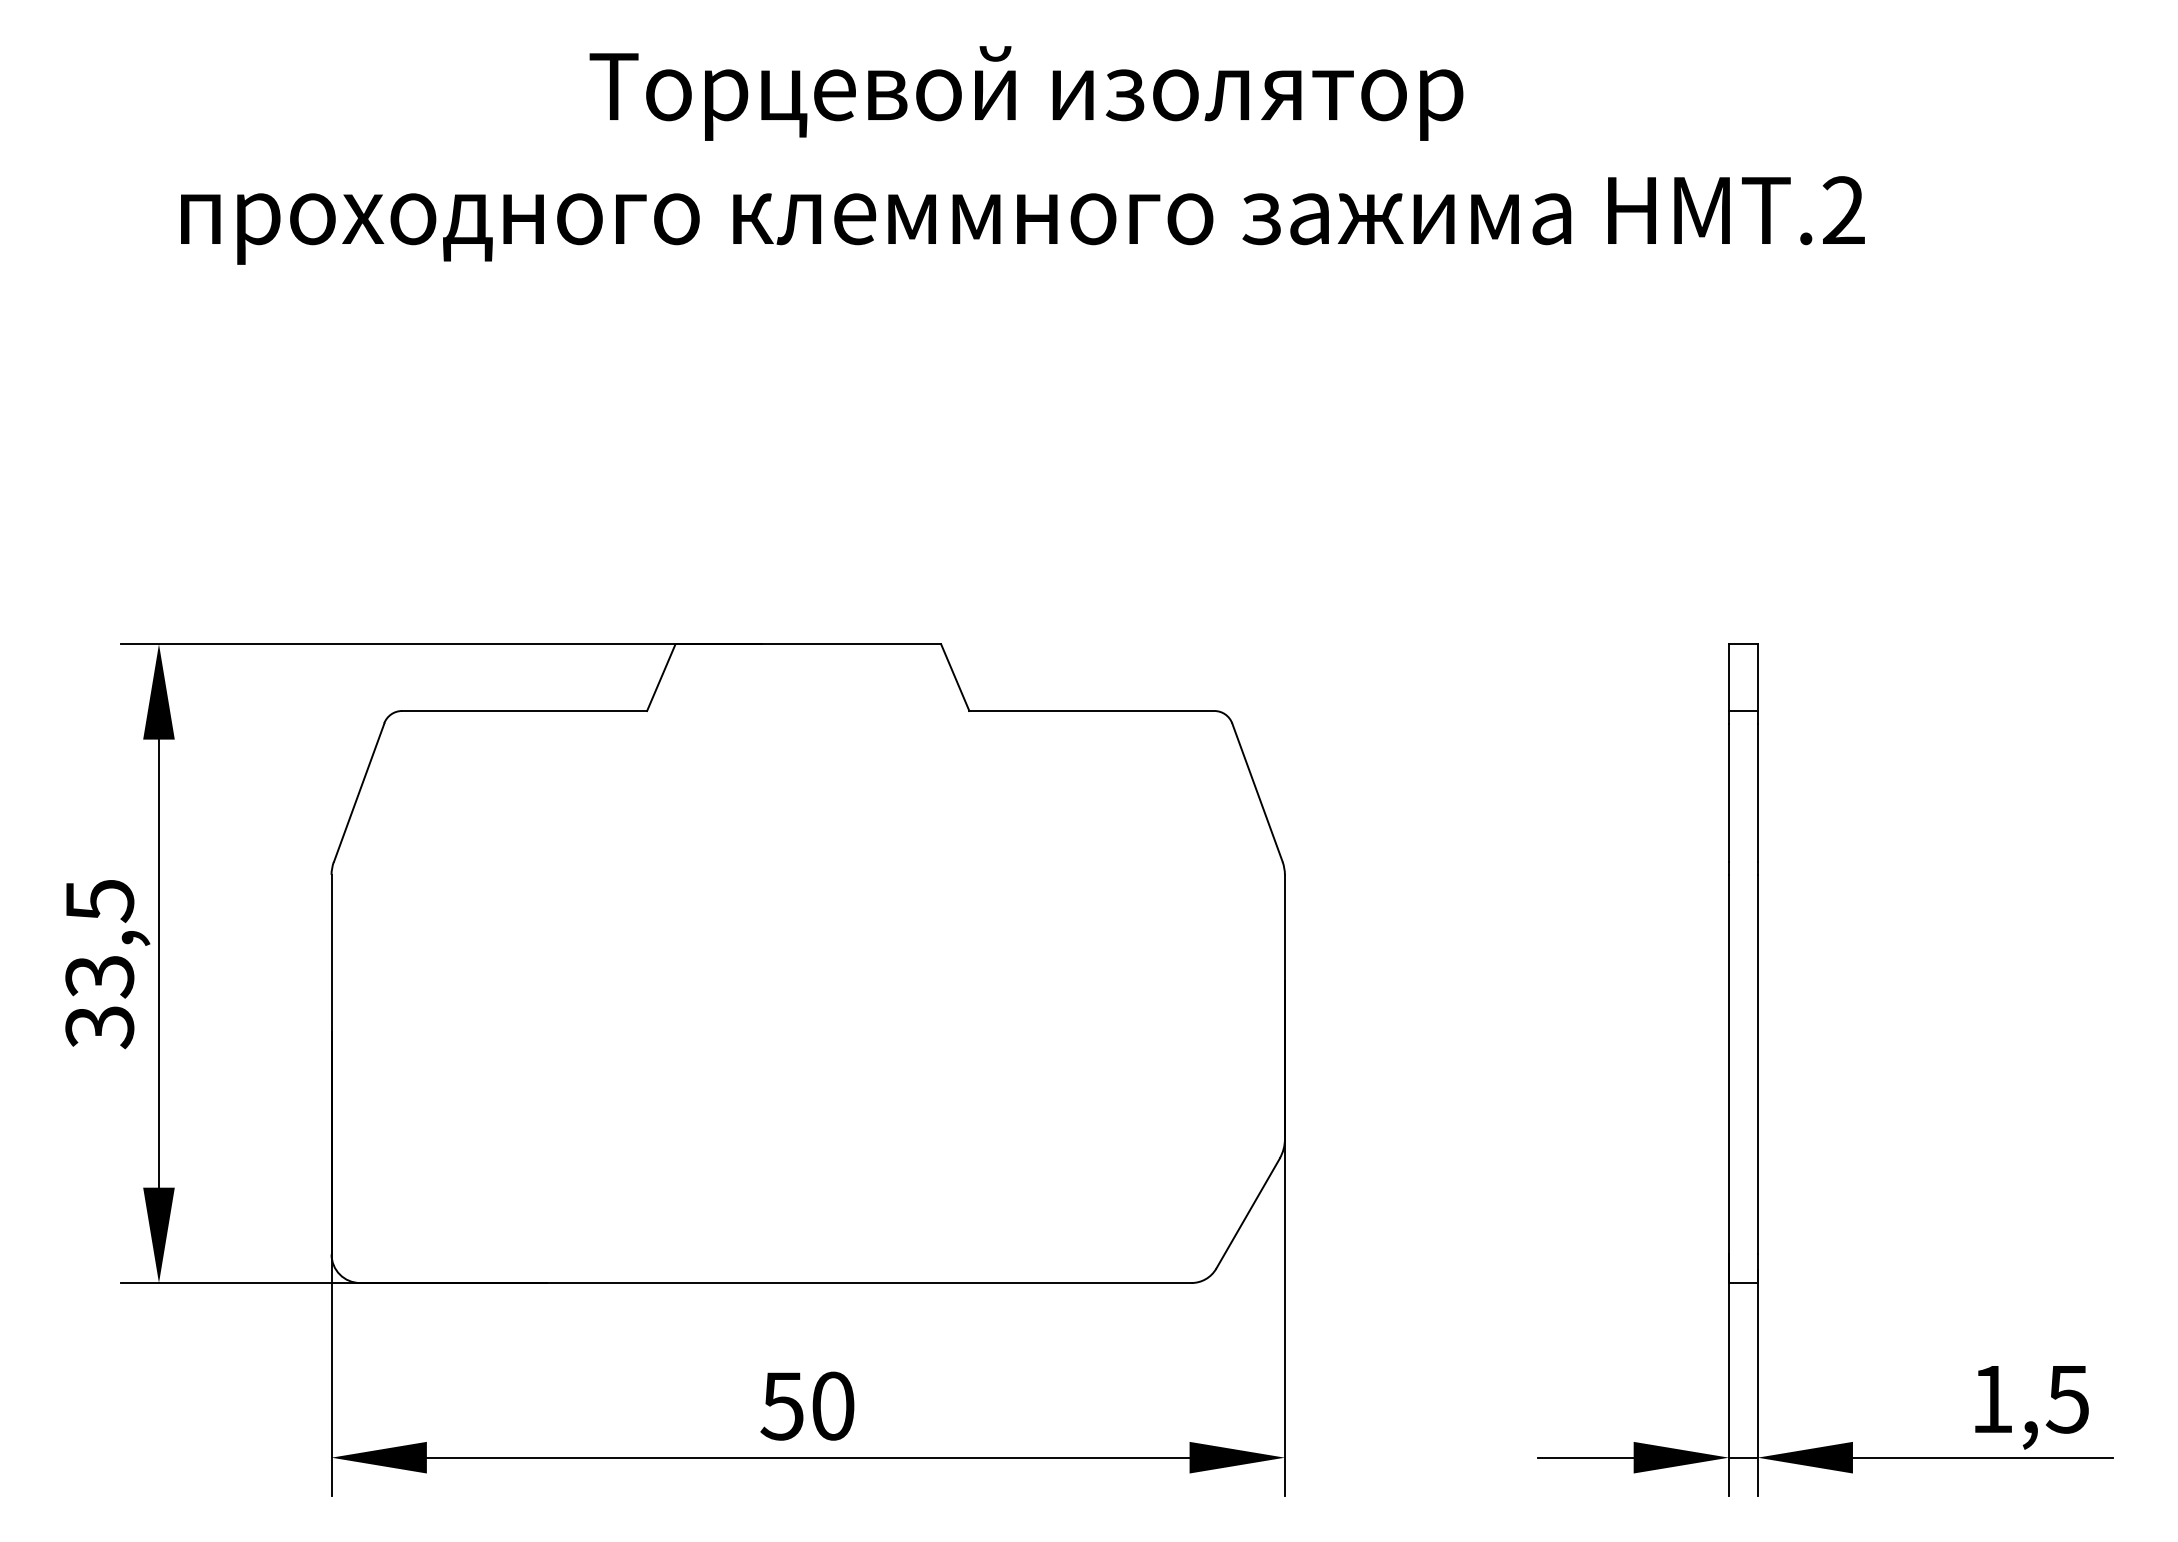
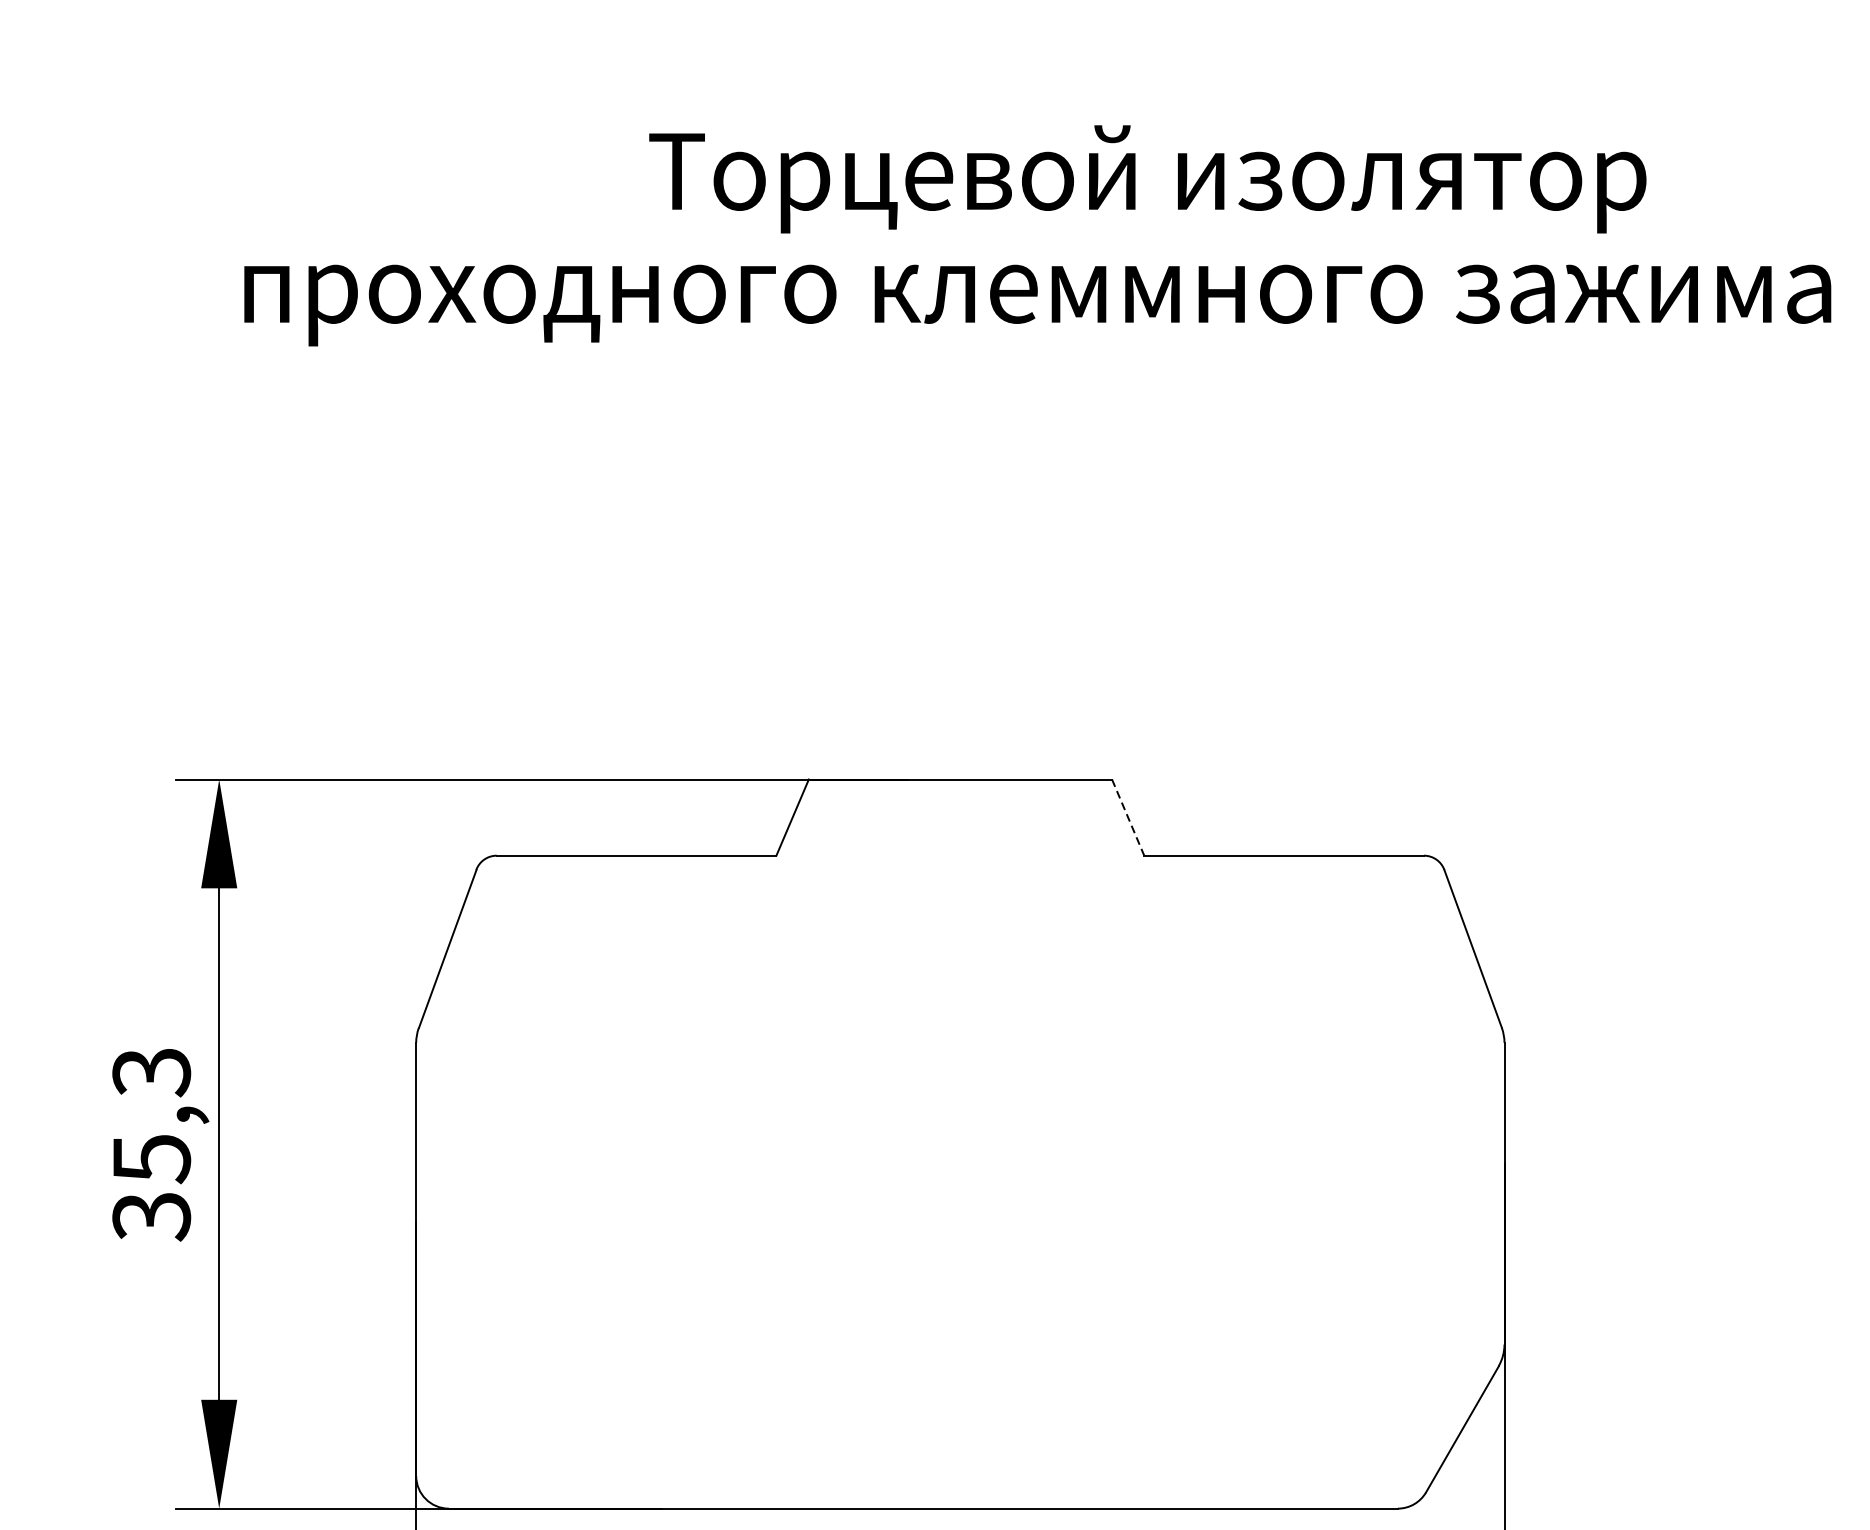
text: (1026, 93) -> (1147, 179), moved
line: (955, 678) -> (1128, 818), solid -> dashed
text: (99, 939) -> (151, 1116), 33,5 -> 35,3

